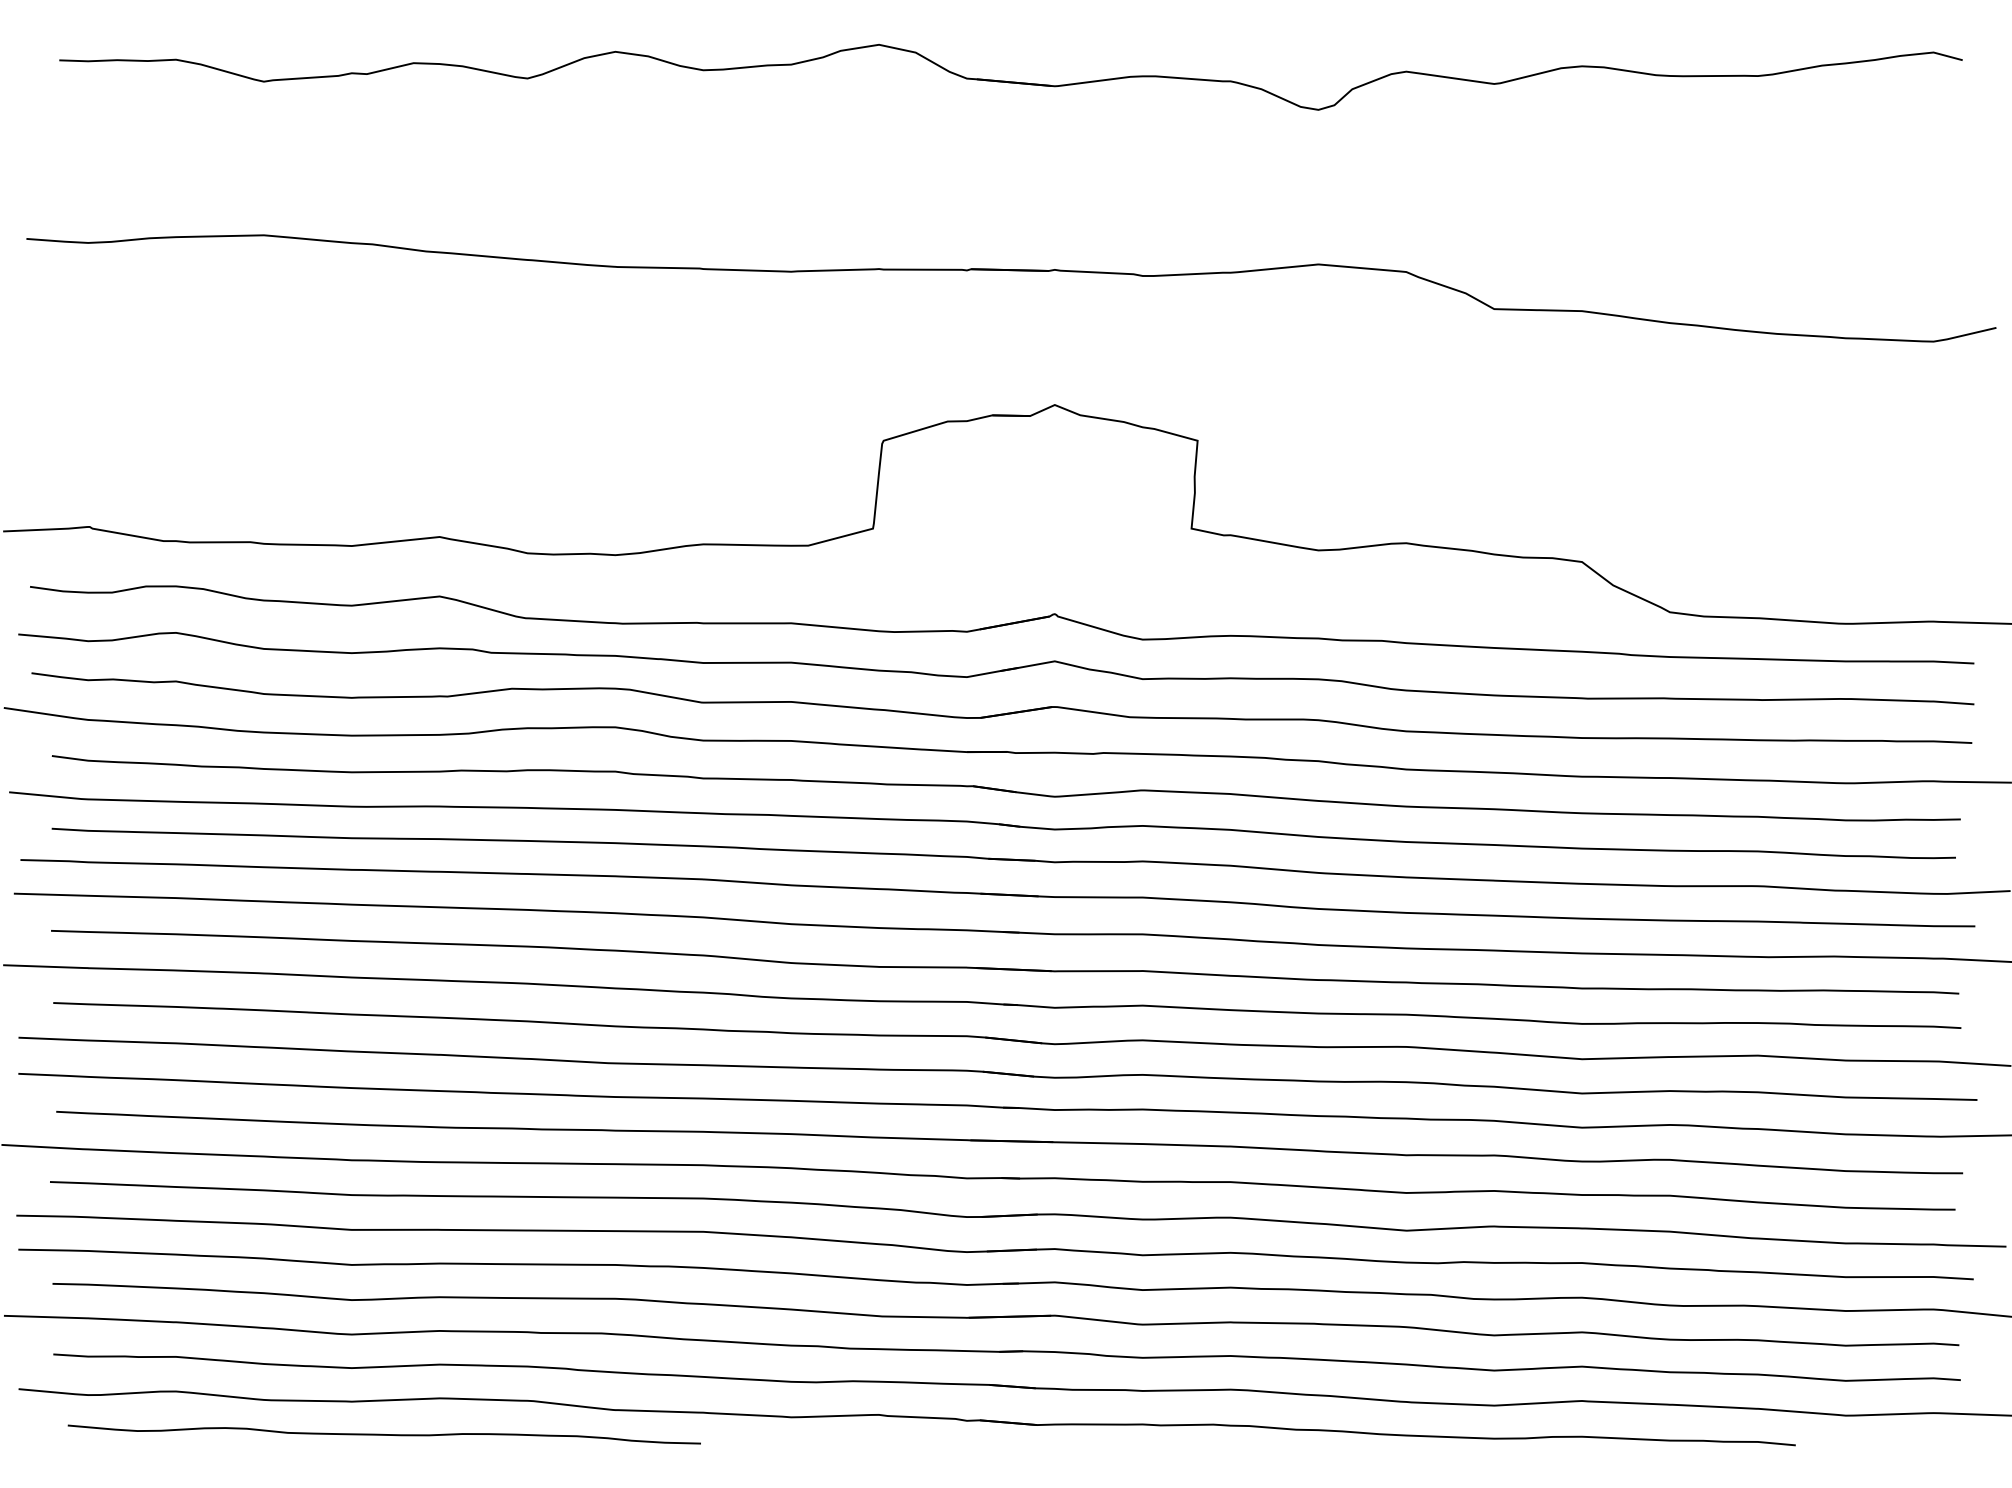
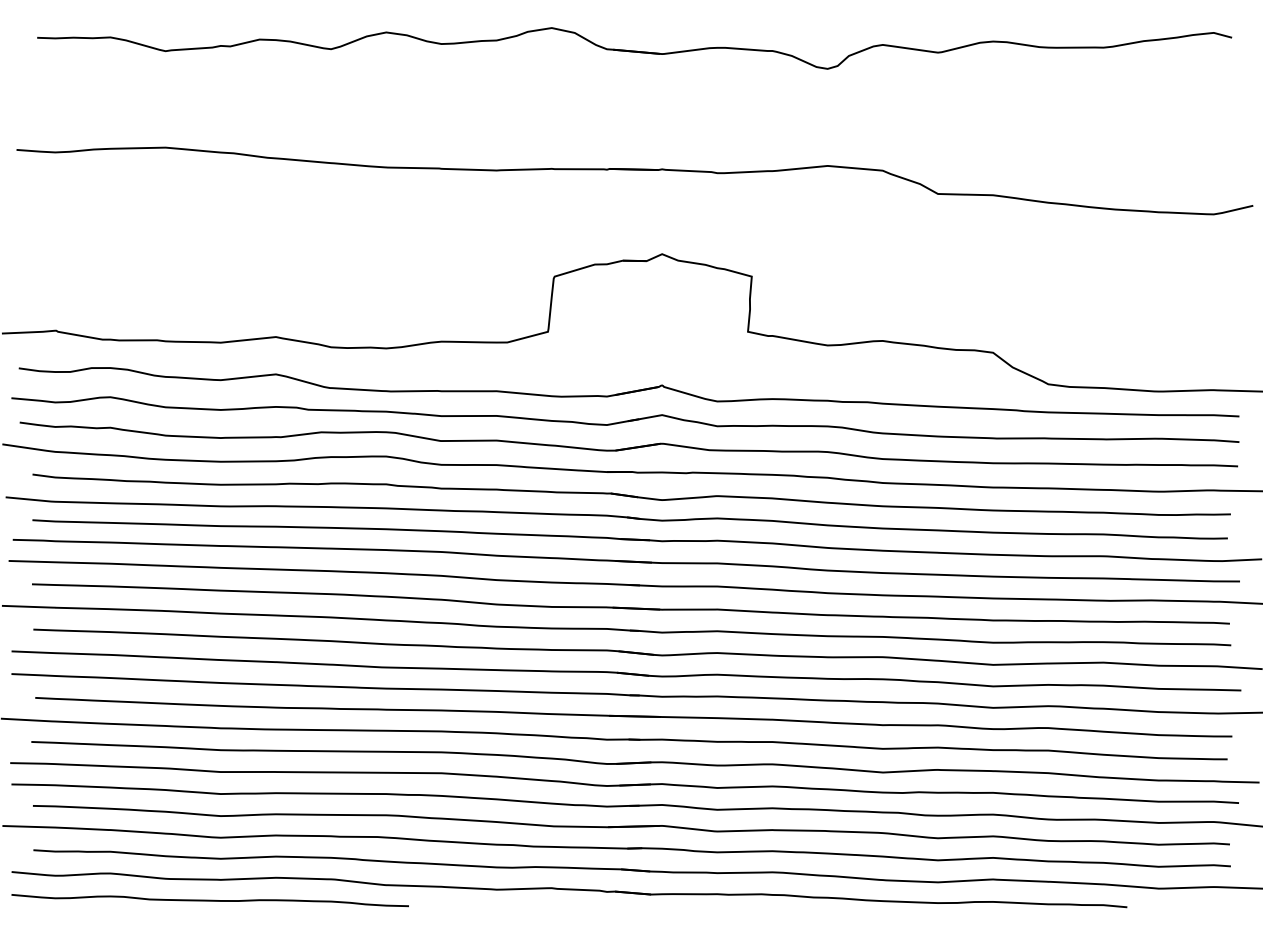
curve: (383, 1434) -> (209, 900), moved

